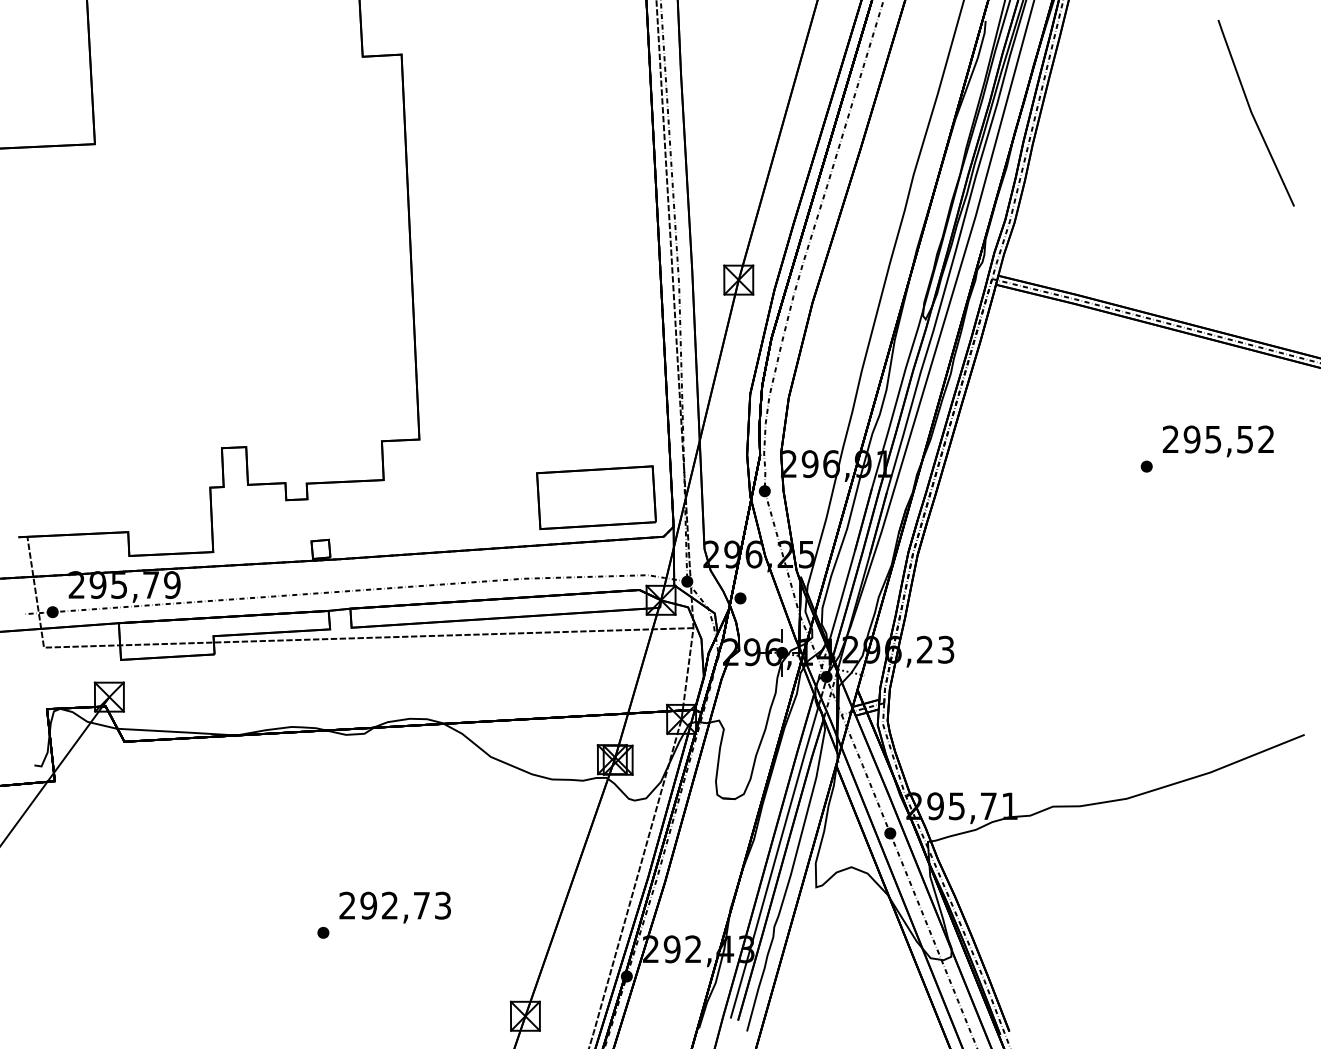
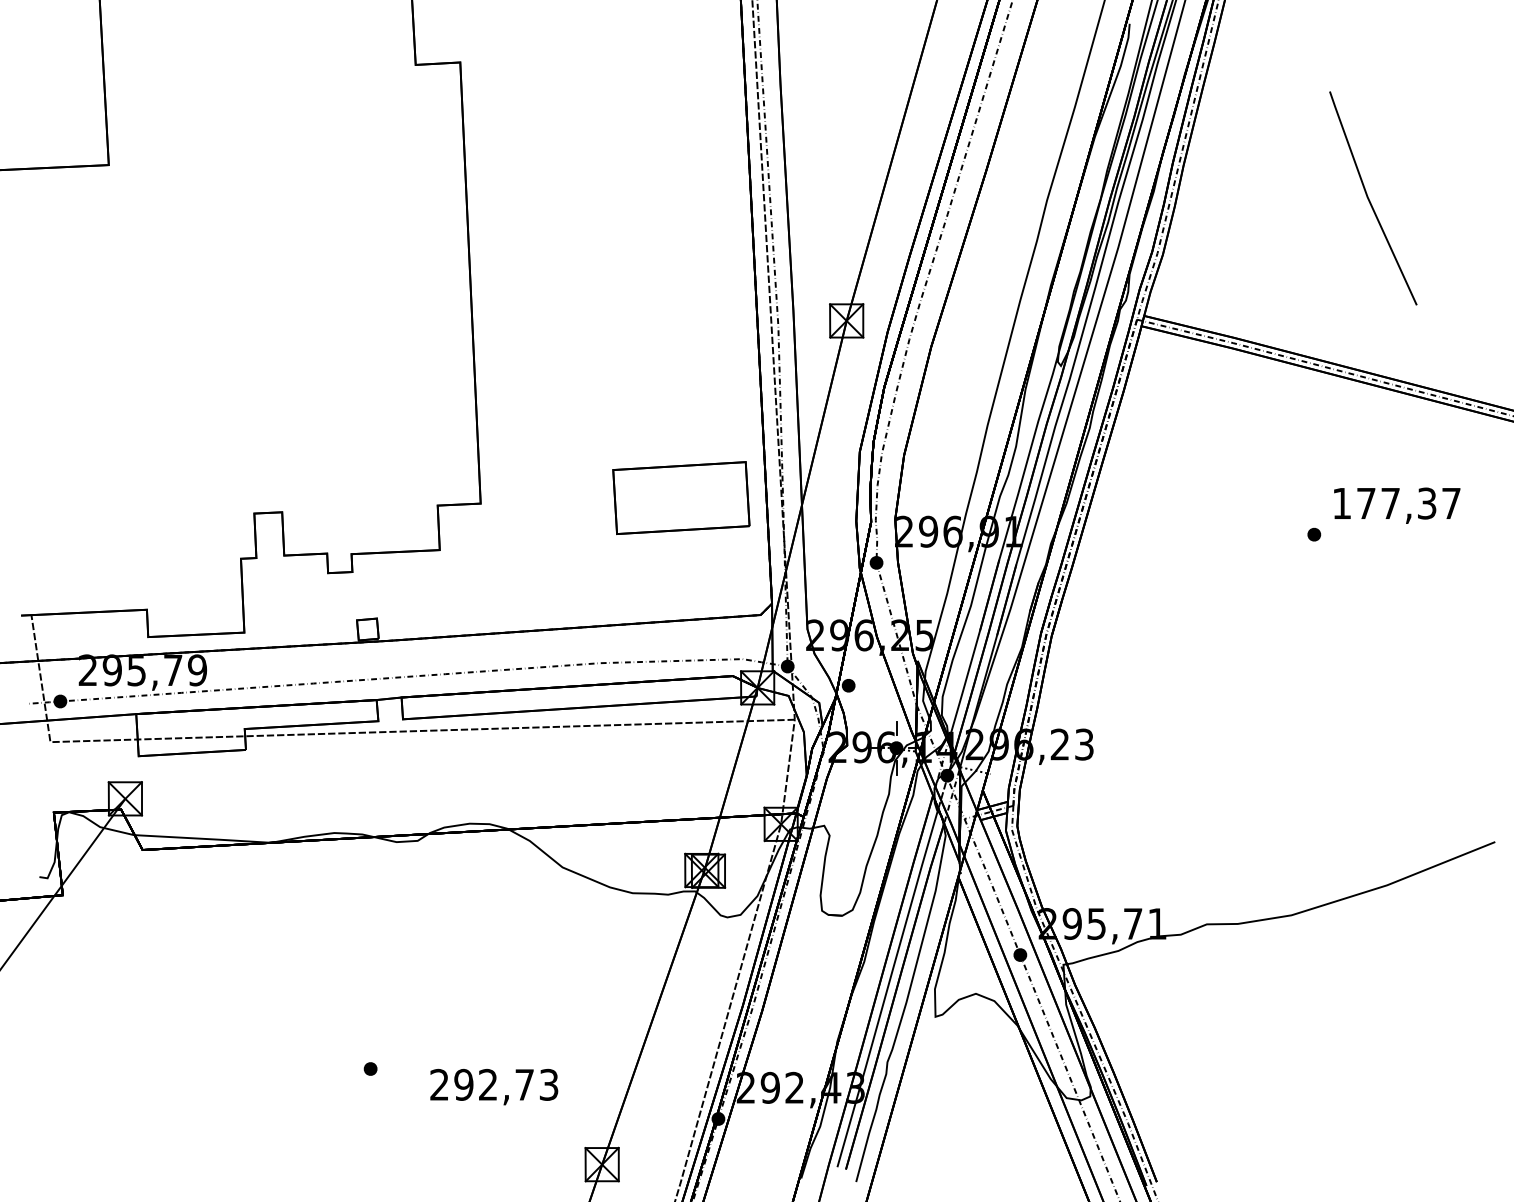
line: (1253, 114) -> (1370, 199), moved
text: (1218, 439) -> (1396, 503), 295,52 -> 177,37
part: (596, 497) -> (681, 497), moved
text: (394, 907) -> (493, 1086), moved

